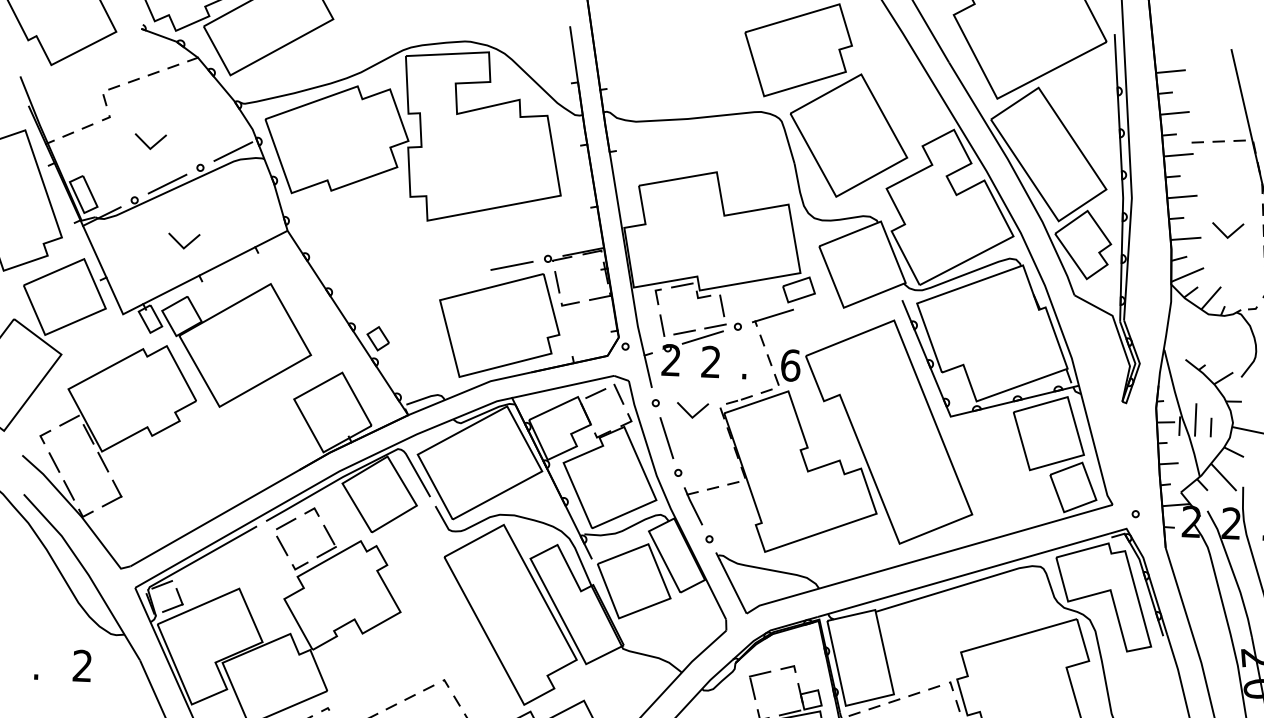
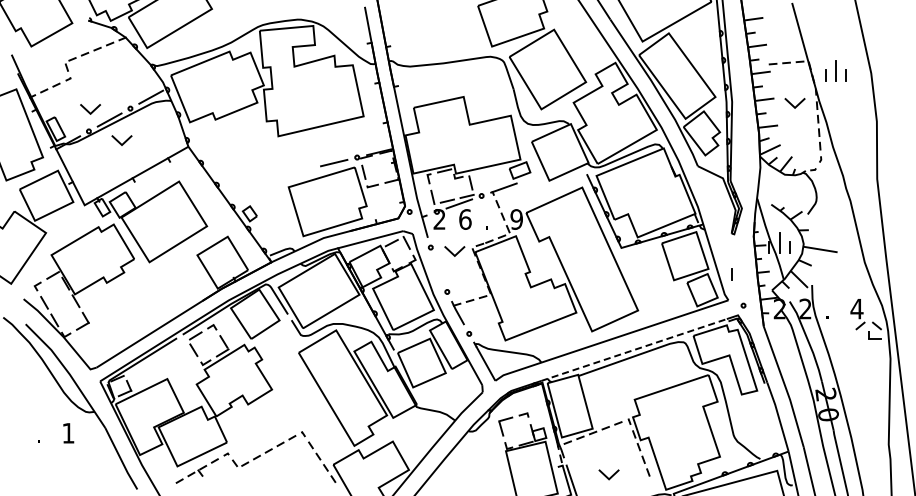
line: (147, 143) -> (88, 110), moved
line: (1223, 232) -> (792, 104), moved
line: (180, 242) -> (119, 141), moved
text: (711, 362) -> (465, 219), 2 -> 6
text: (790, 365) -> (516, 219), 6 -> 9
line: (666, 437) -> (438, 269), removed
line: (1119, 465) -> (731, 274), added
line: (963, 576) -> (634, 350), solid -> dashed
text: (82, 664) -> (68, 432), 2 -> 1

